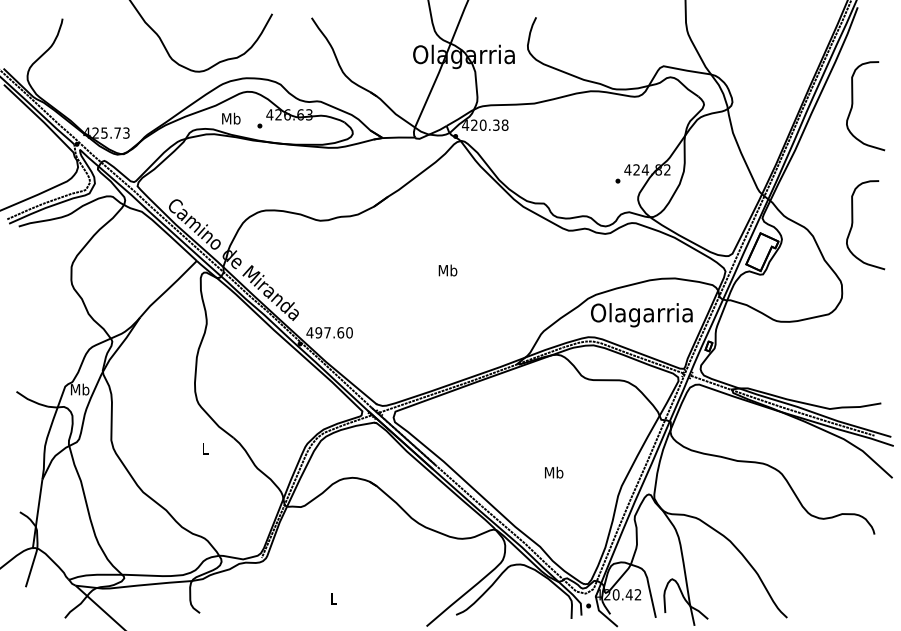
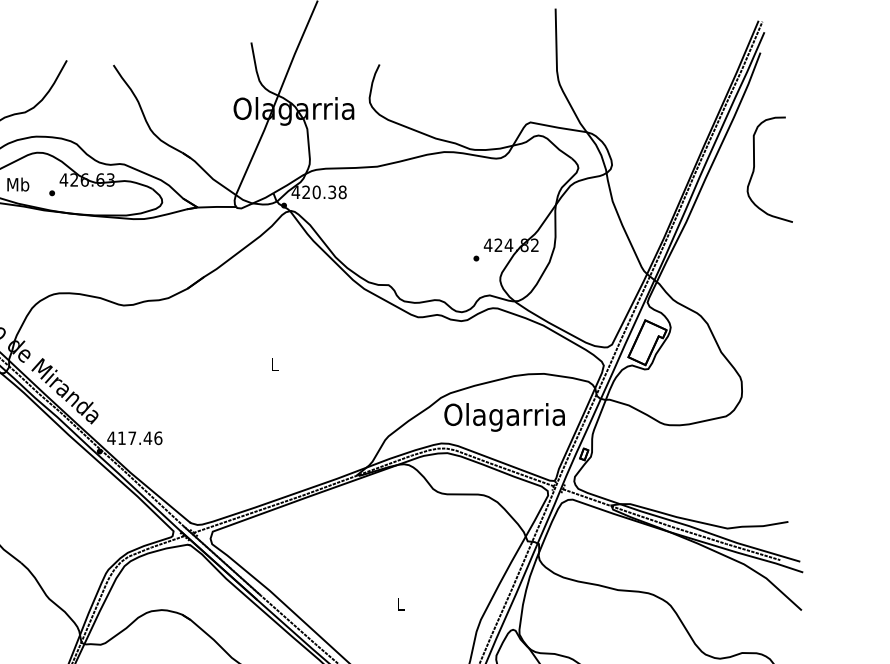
curve: (853, 223) -> (755, 308), removed
text: (447, 270) -> (274, 364), Mb -> L
text: (333, 332) -> (139, 437), 497.60 -> 417.46
text: (554, 472) -> (401, 603), Mb -> L

